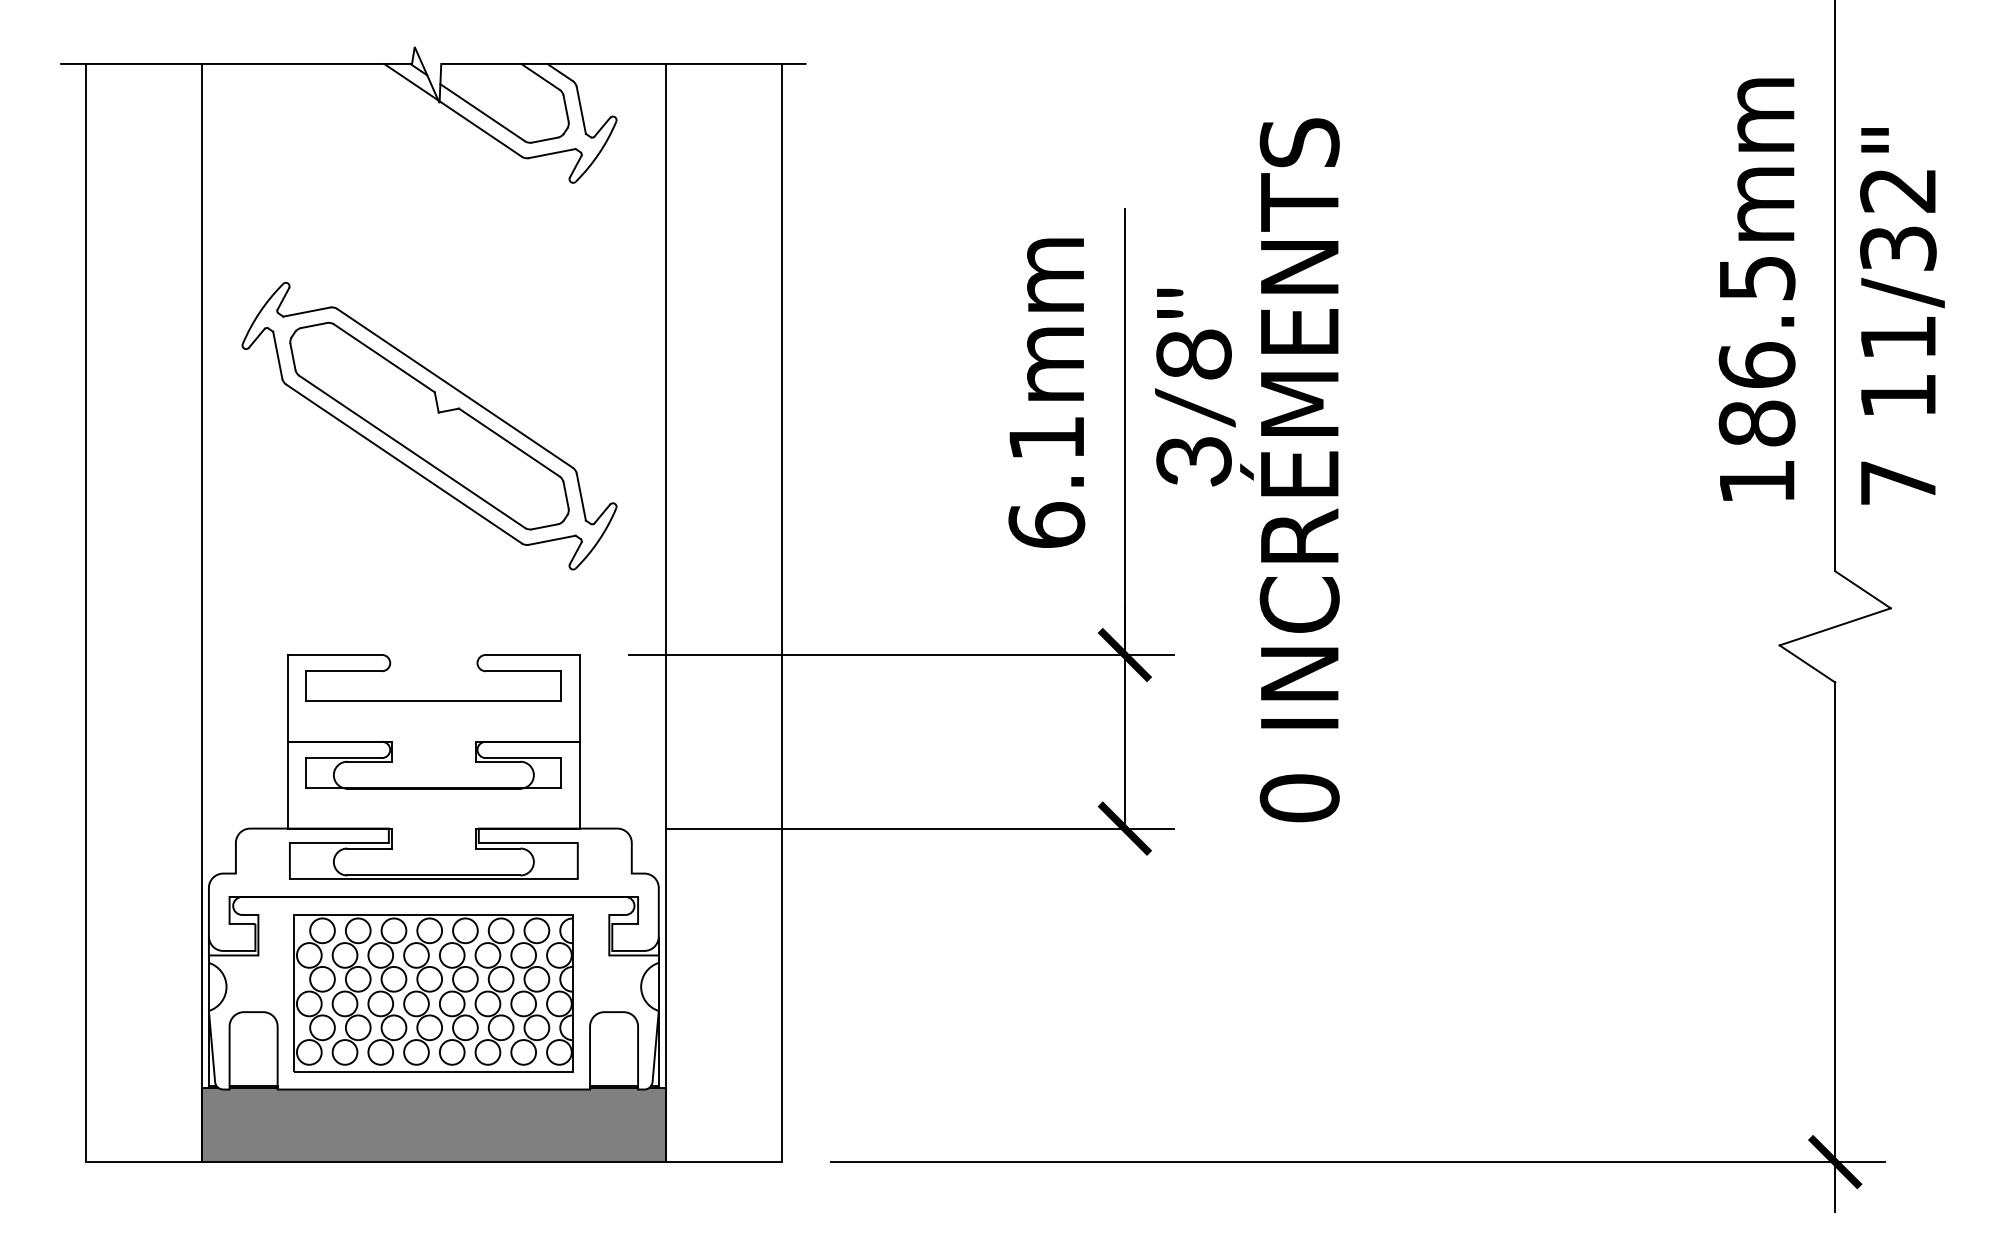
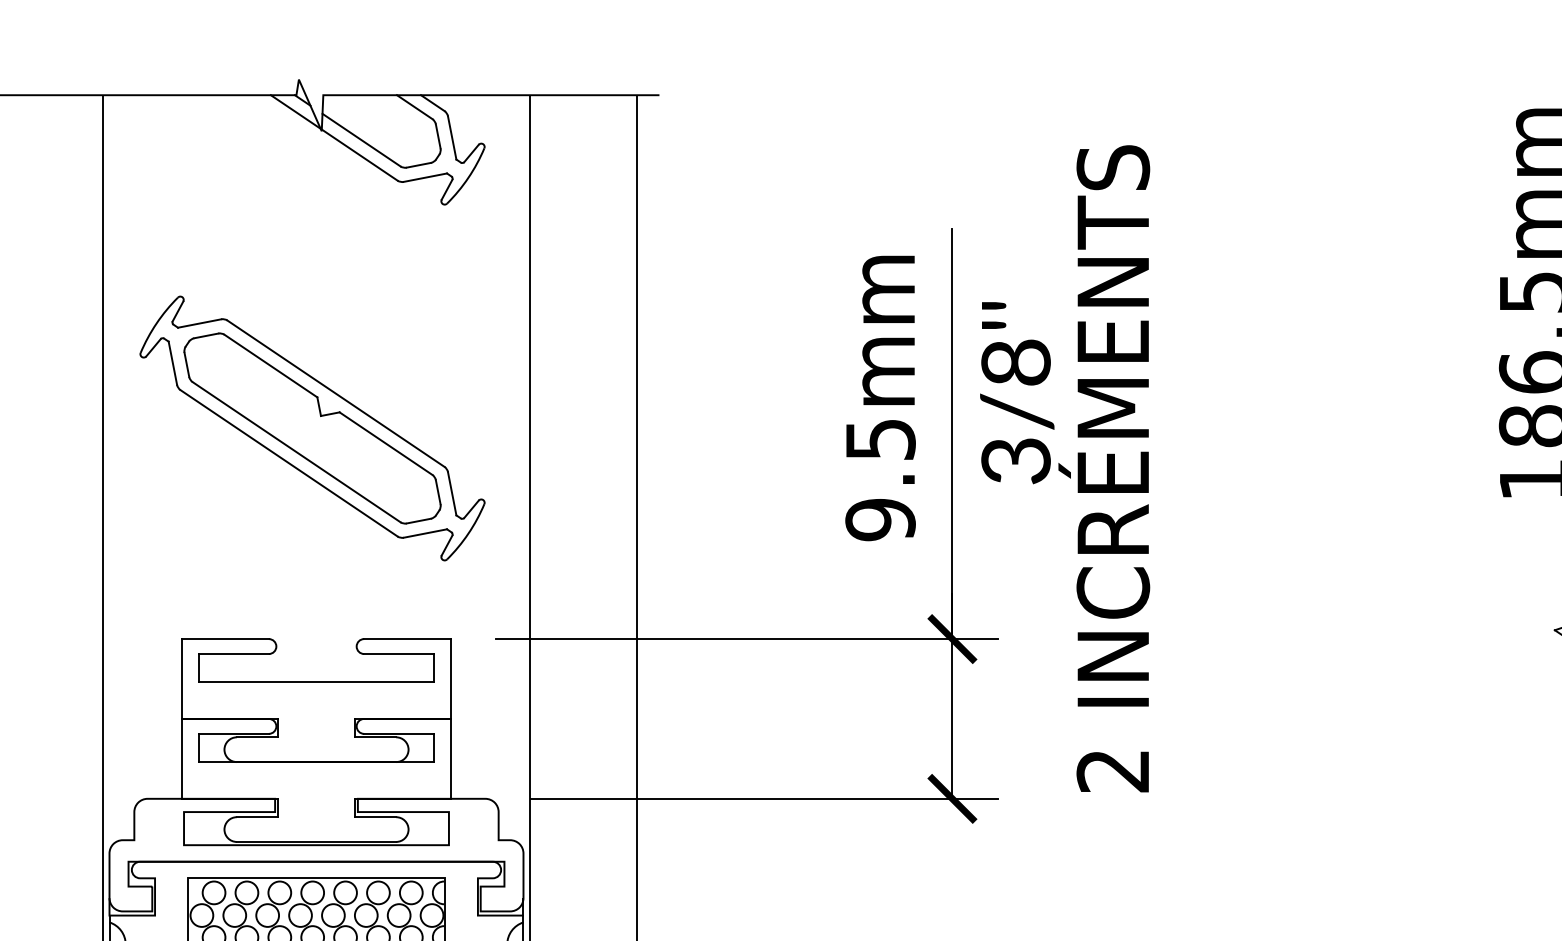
text: (1046, 482) -> (880, 480), 6.1mm -> 9.5mm
text: (1299, 798) -> (1113, 771), 0 -> 2

